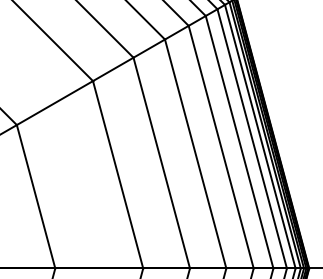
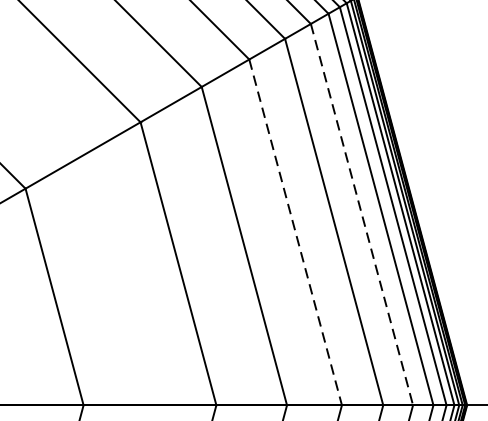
line: (239, 142) -> (361, 215), solid -> dashed
line: (195, 154) -> (295, 233), solid -> dashed

